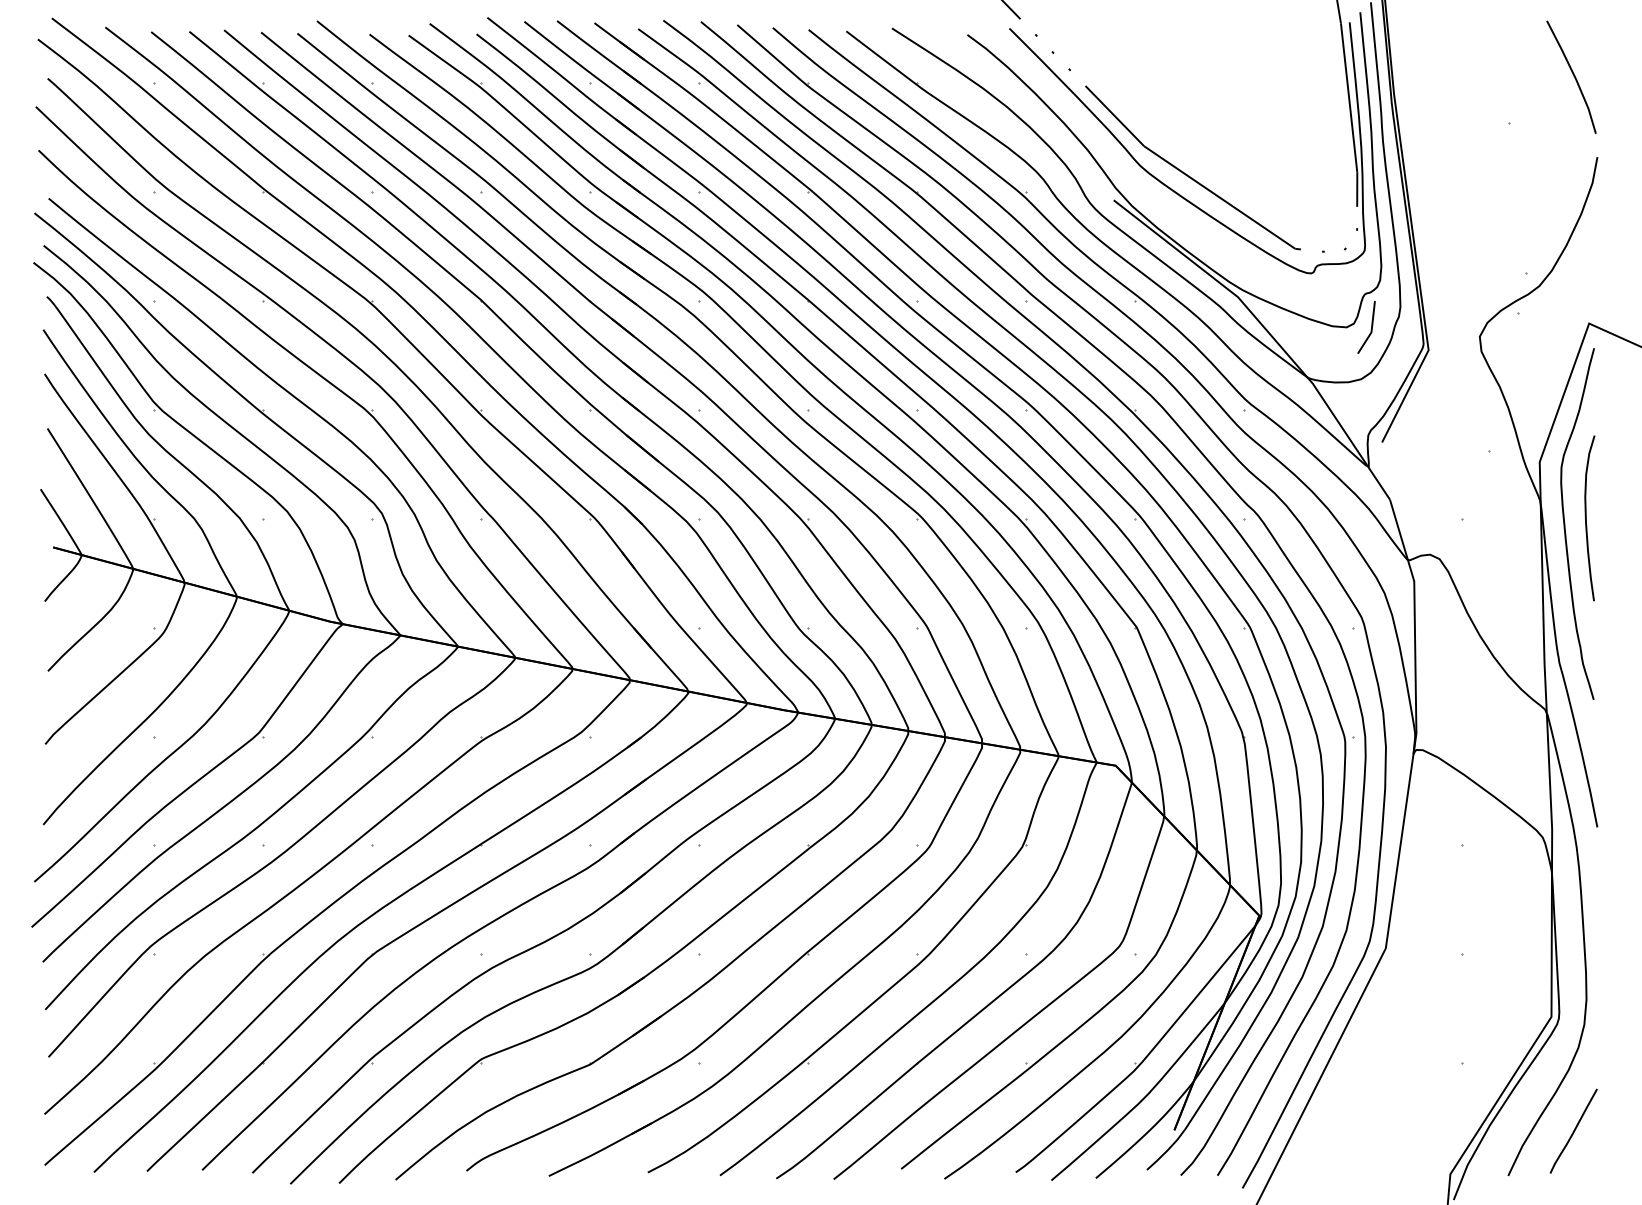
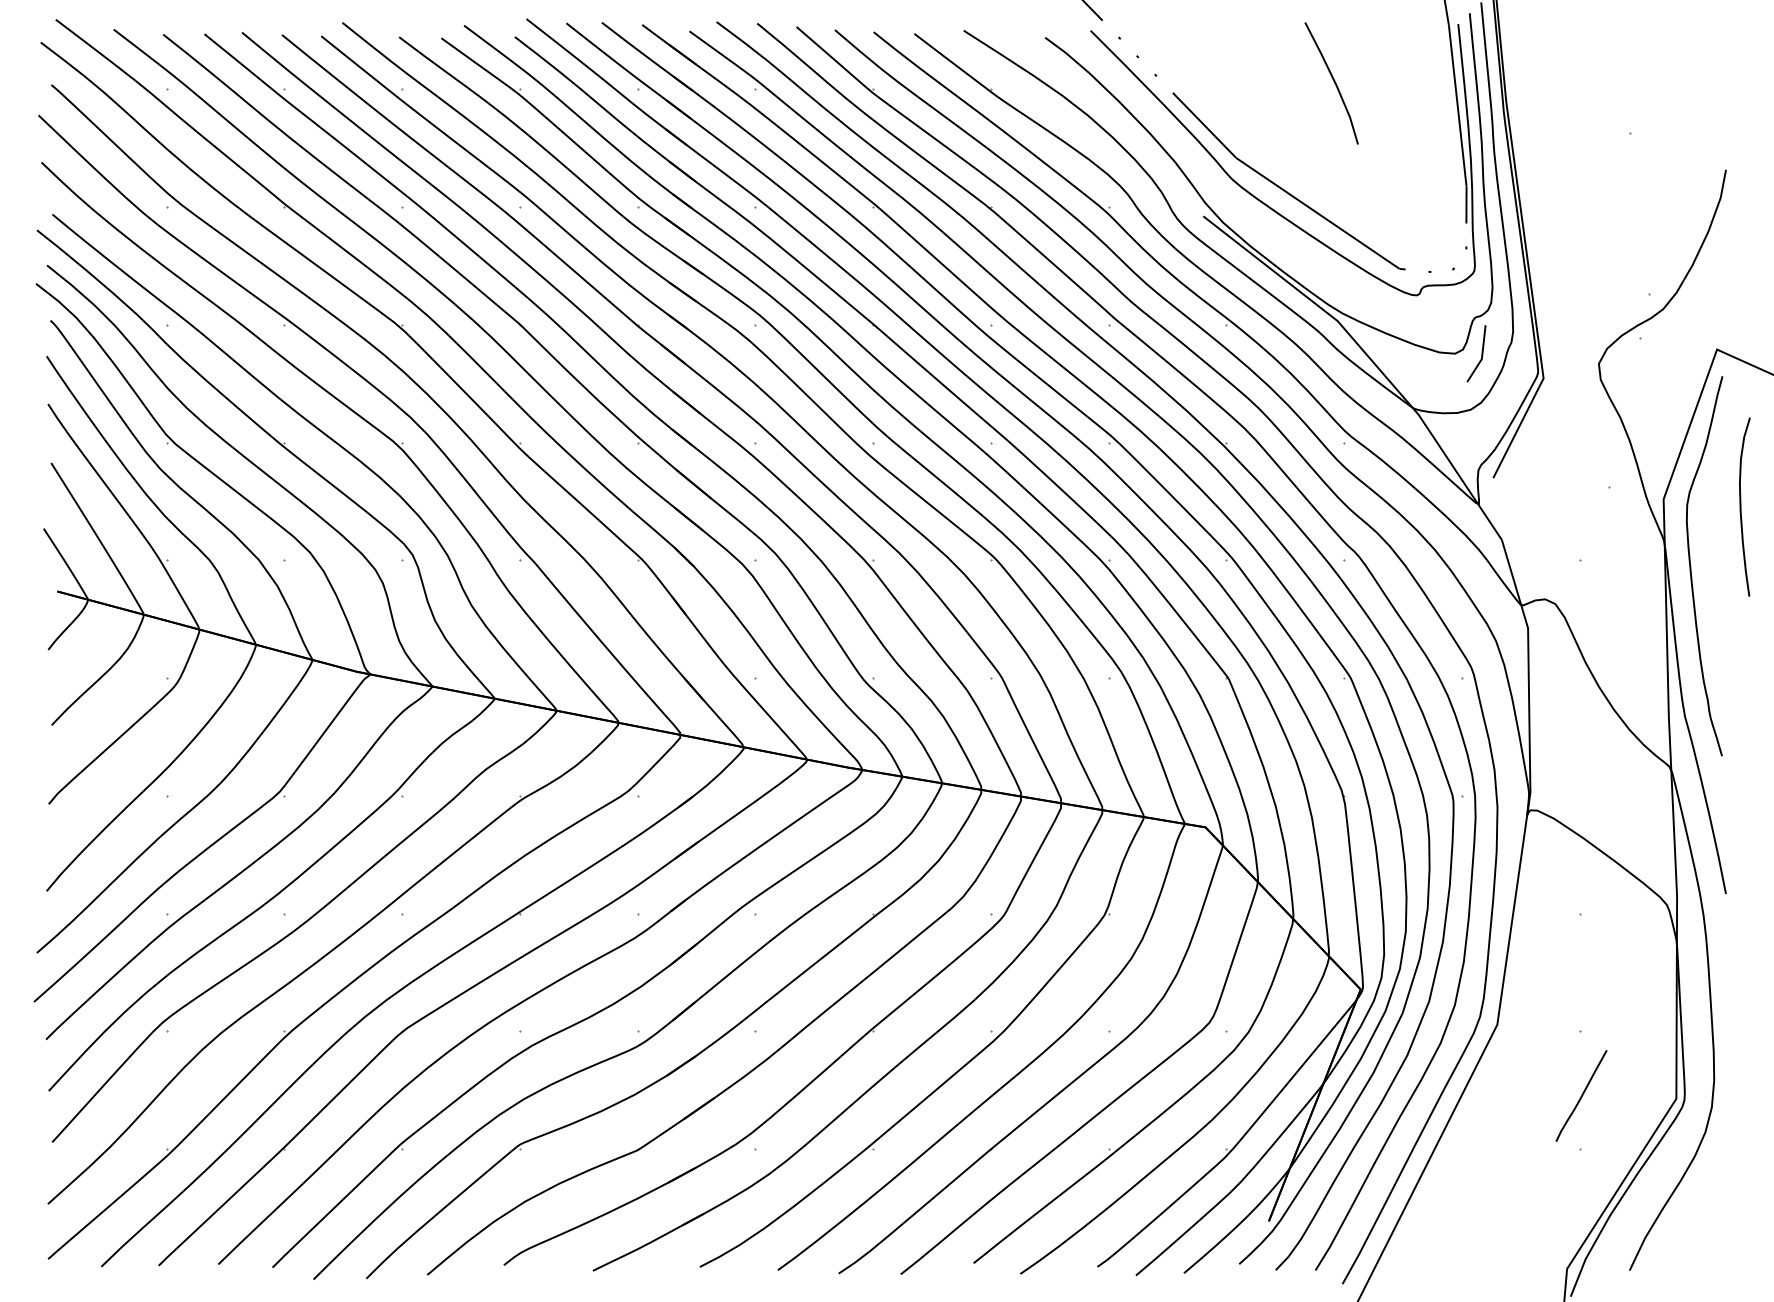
line: (1573, 76) -> (1333, 82), moved
curve: (1586, 518) -> (1741, 507), moved
line: (1573, 1130) -> (1581, 1095), moved

